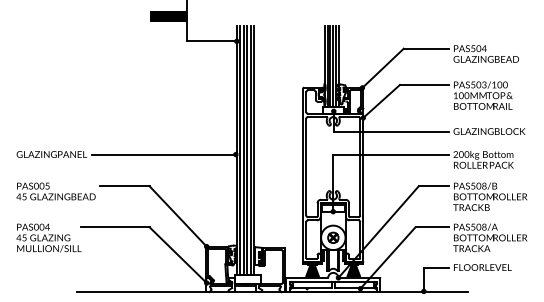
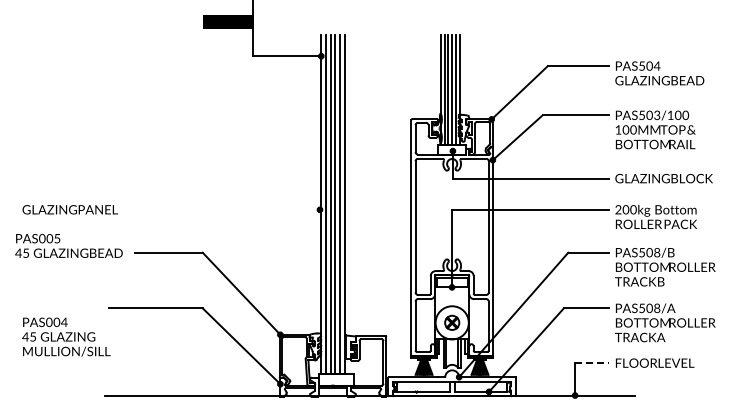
line: (163, 154) -> (221, 209), removed
text: (55, 191) -> (68, 245), moved
text: (49, 237) -> (66, 336), moved
line: (435, 267) -> (591, 363), solid -> dashed

